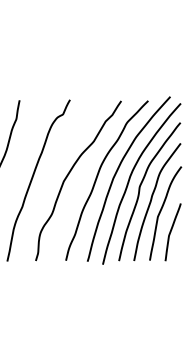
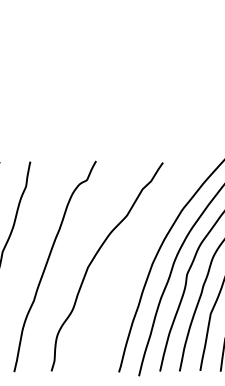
curve: (98, 176) -> (133, 261), removed

